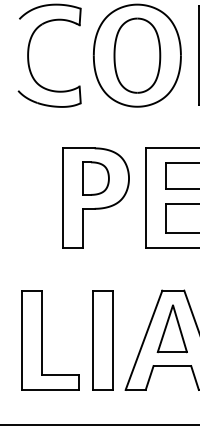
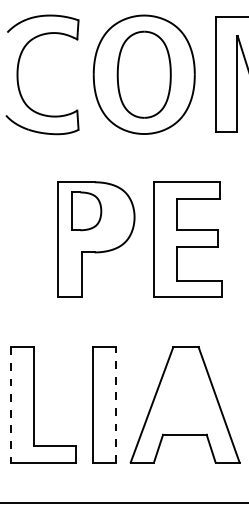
part: (96, 178) -> (86, 211), moved
part: (172, 328) -> (184, 391), removed
line: (22, 339) -> (10, 404), solid -> dashed
line: (113, 339) -> (116, 404), solid -> dashed

